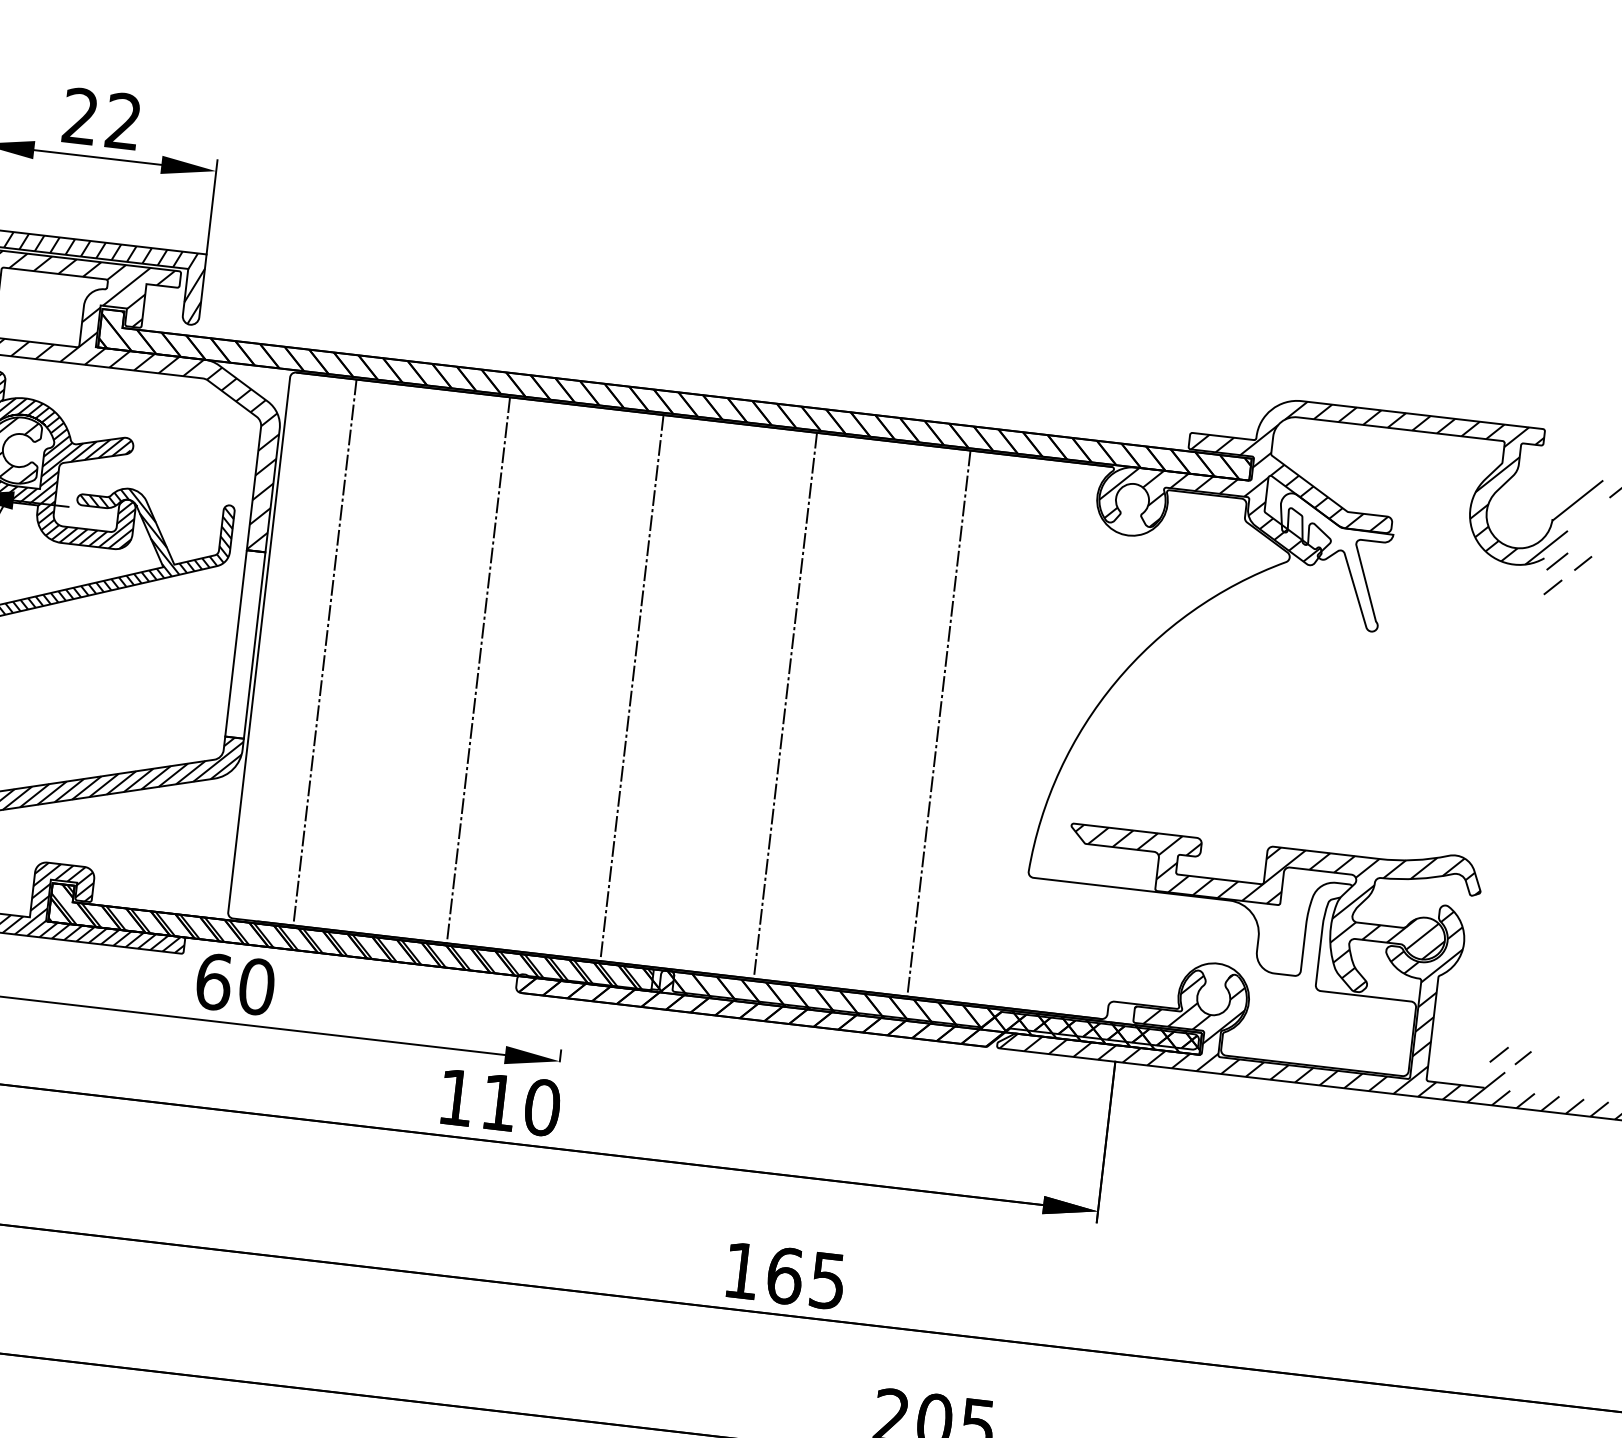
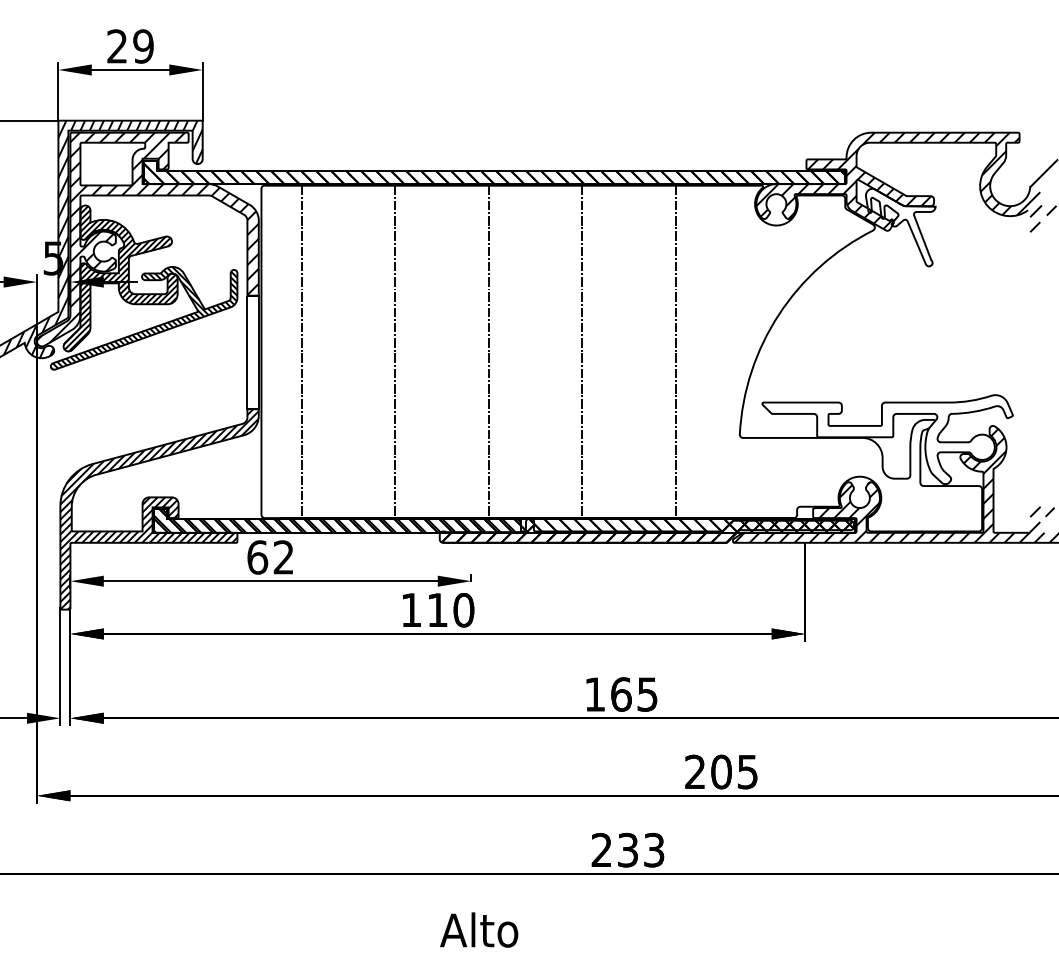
text: (123, 121) -> (143, 46), 22 -> 29
hatch: (1271, 908) -> (888, 439), removed
text: (256, 986) -> (283, 557), 60 -> 62

